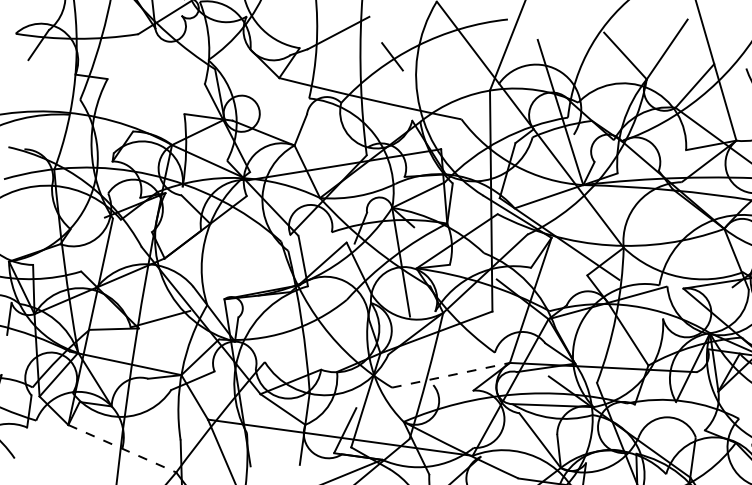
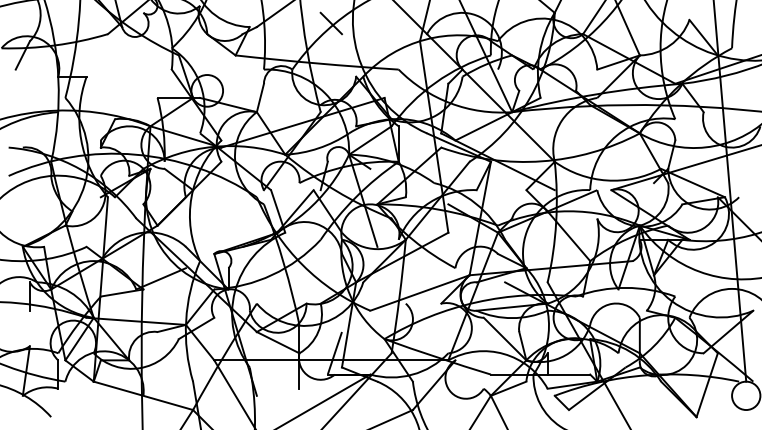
line: (451, 375) -> (420, 293), dashed -> solid
line: (122, 448) -> (143, 395), dashed -> solid

